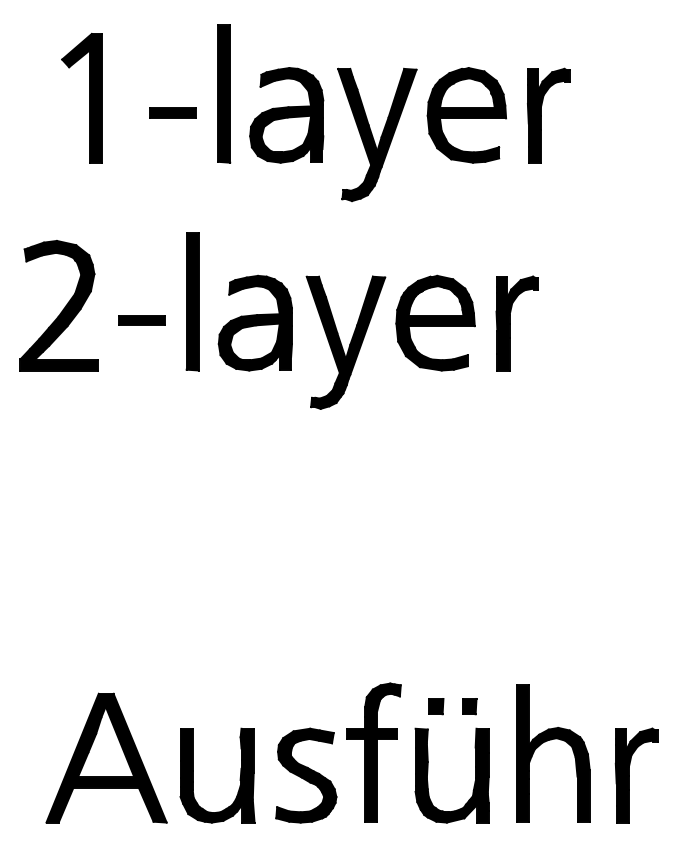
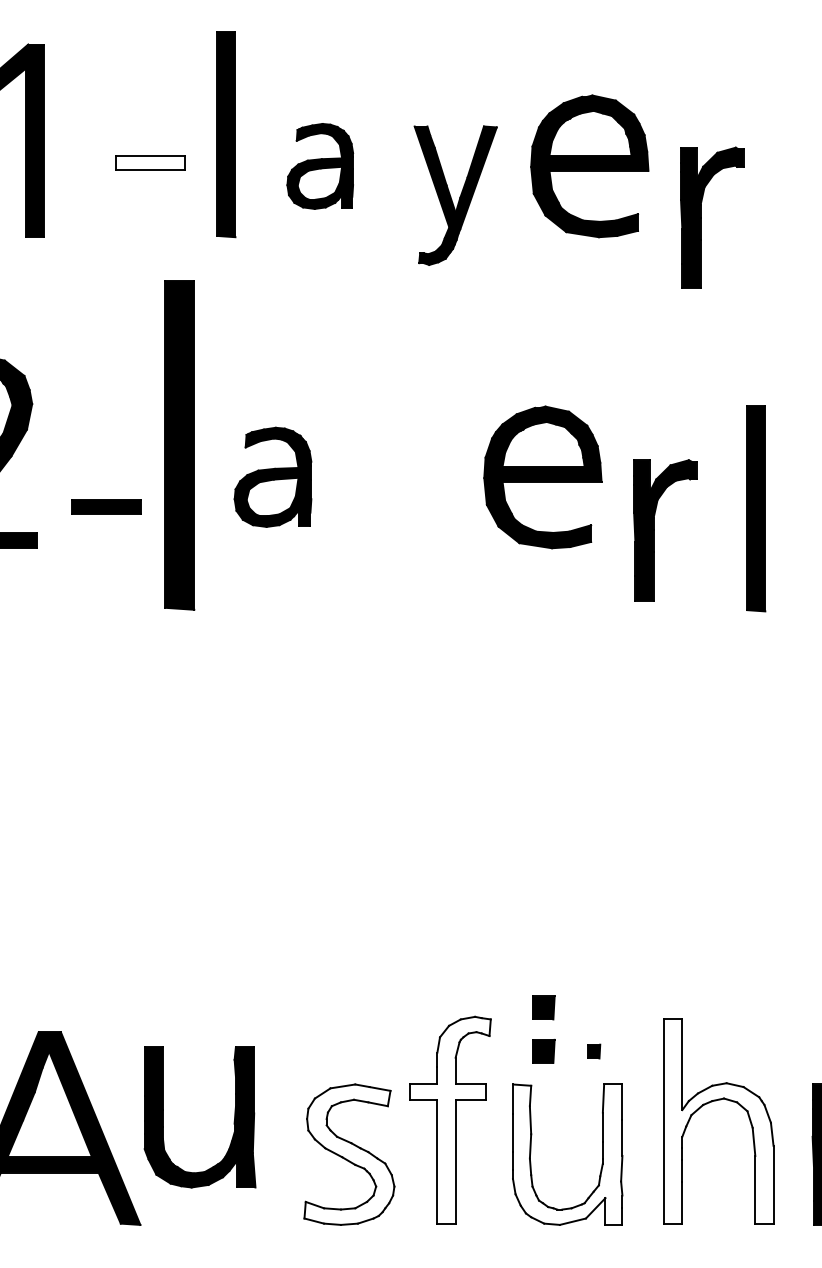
fill: (173, 112) -> (150, 162), removed
part: (286, 115) -> (319, 166), size x0.6
part: (541, 115) -> (701, 217), moved
part: (377, 134) -> (455, 195), size x0.7
part: (192, 301) -> (179, 444), size x1.6
part: (141, 320) -> (105, 506), moved
part: (254, 322) -> (271, 476), size x0.7
part: (516, 323) -> (664, 530), moved
part: (345, 342) -> (408, 506), removed
part: (578, 343) -> (756, 507), added
part: (436, 677) -> (544, 1007), added
part: (469, 706) -> (593, 1051), size x0.6
fill: (373, 752) -> (449, 1120), removed
fill: (552, 753) -> (717, 1121), removed
fill: (306, 775) -> (349, 1154), removed
fill: (451, 775) -> (566, 1154), removed
part: (239, 777) -> (232, 1120), moved

